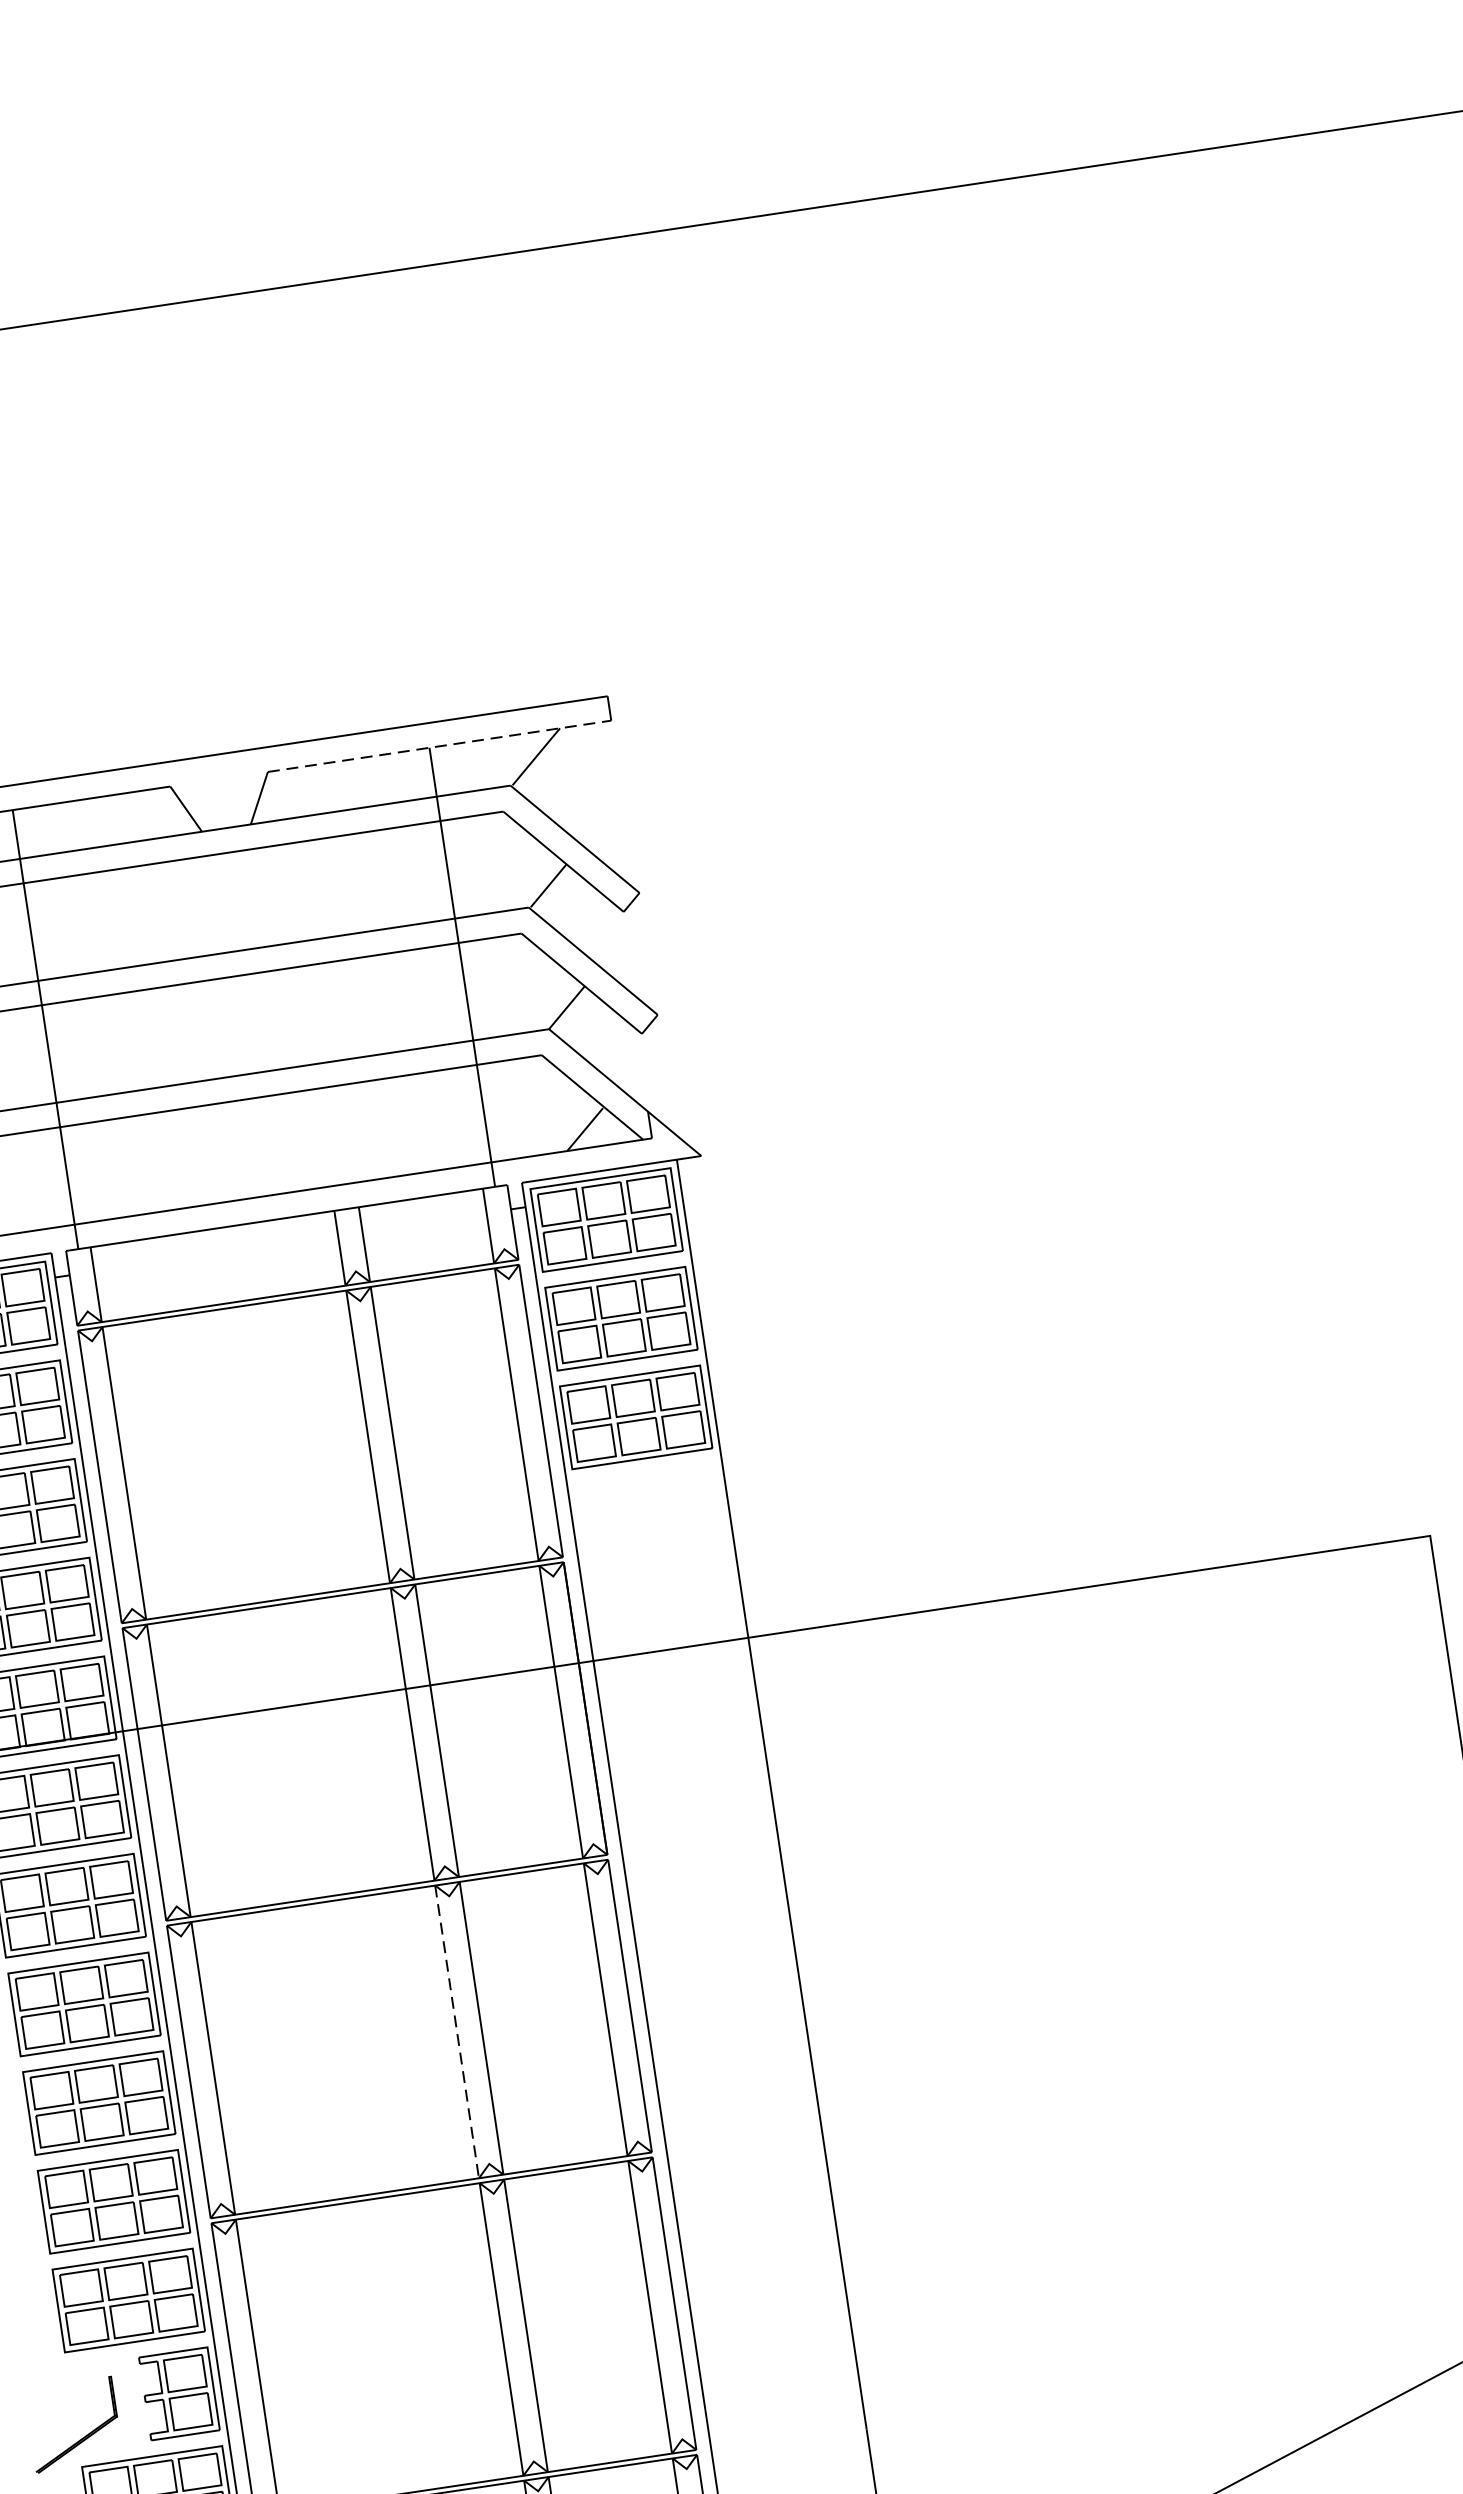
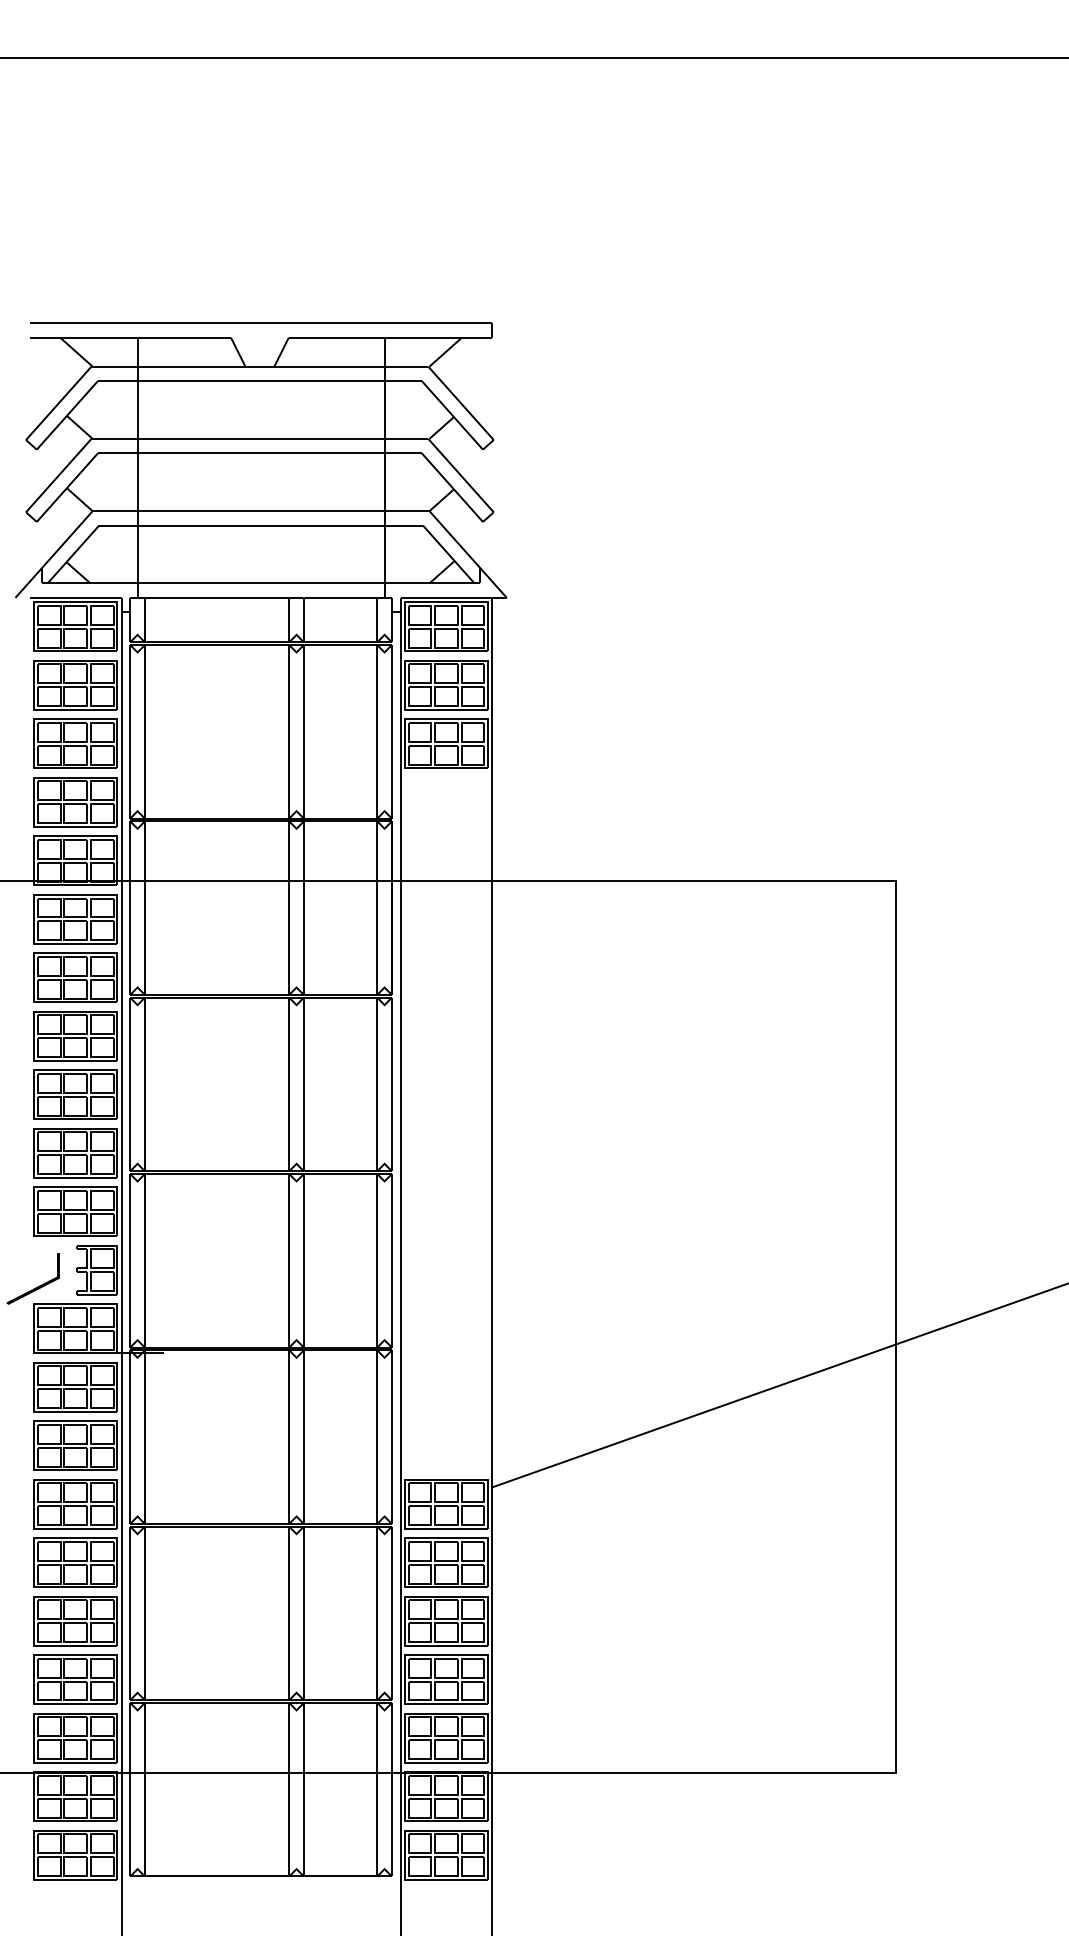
line: (439, 746) -> (390, 337), dashed -> solid
line: (457, 2031) -> (289, 1084), dashed -> solid

